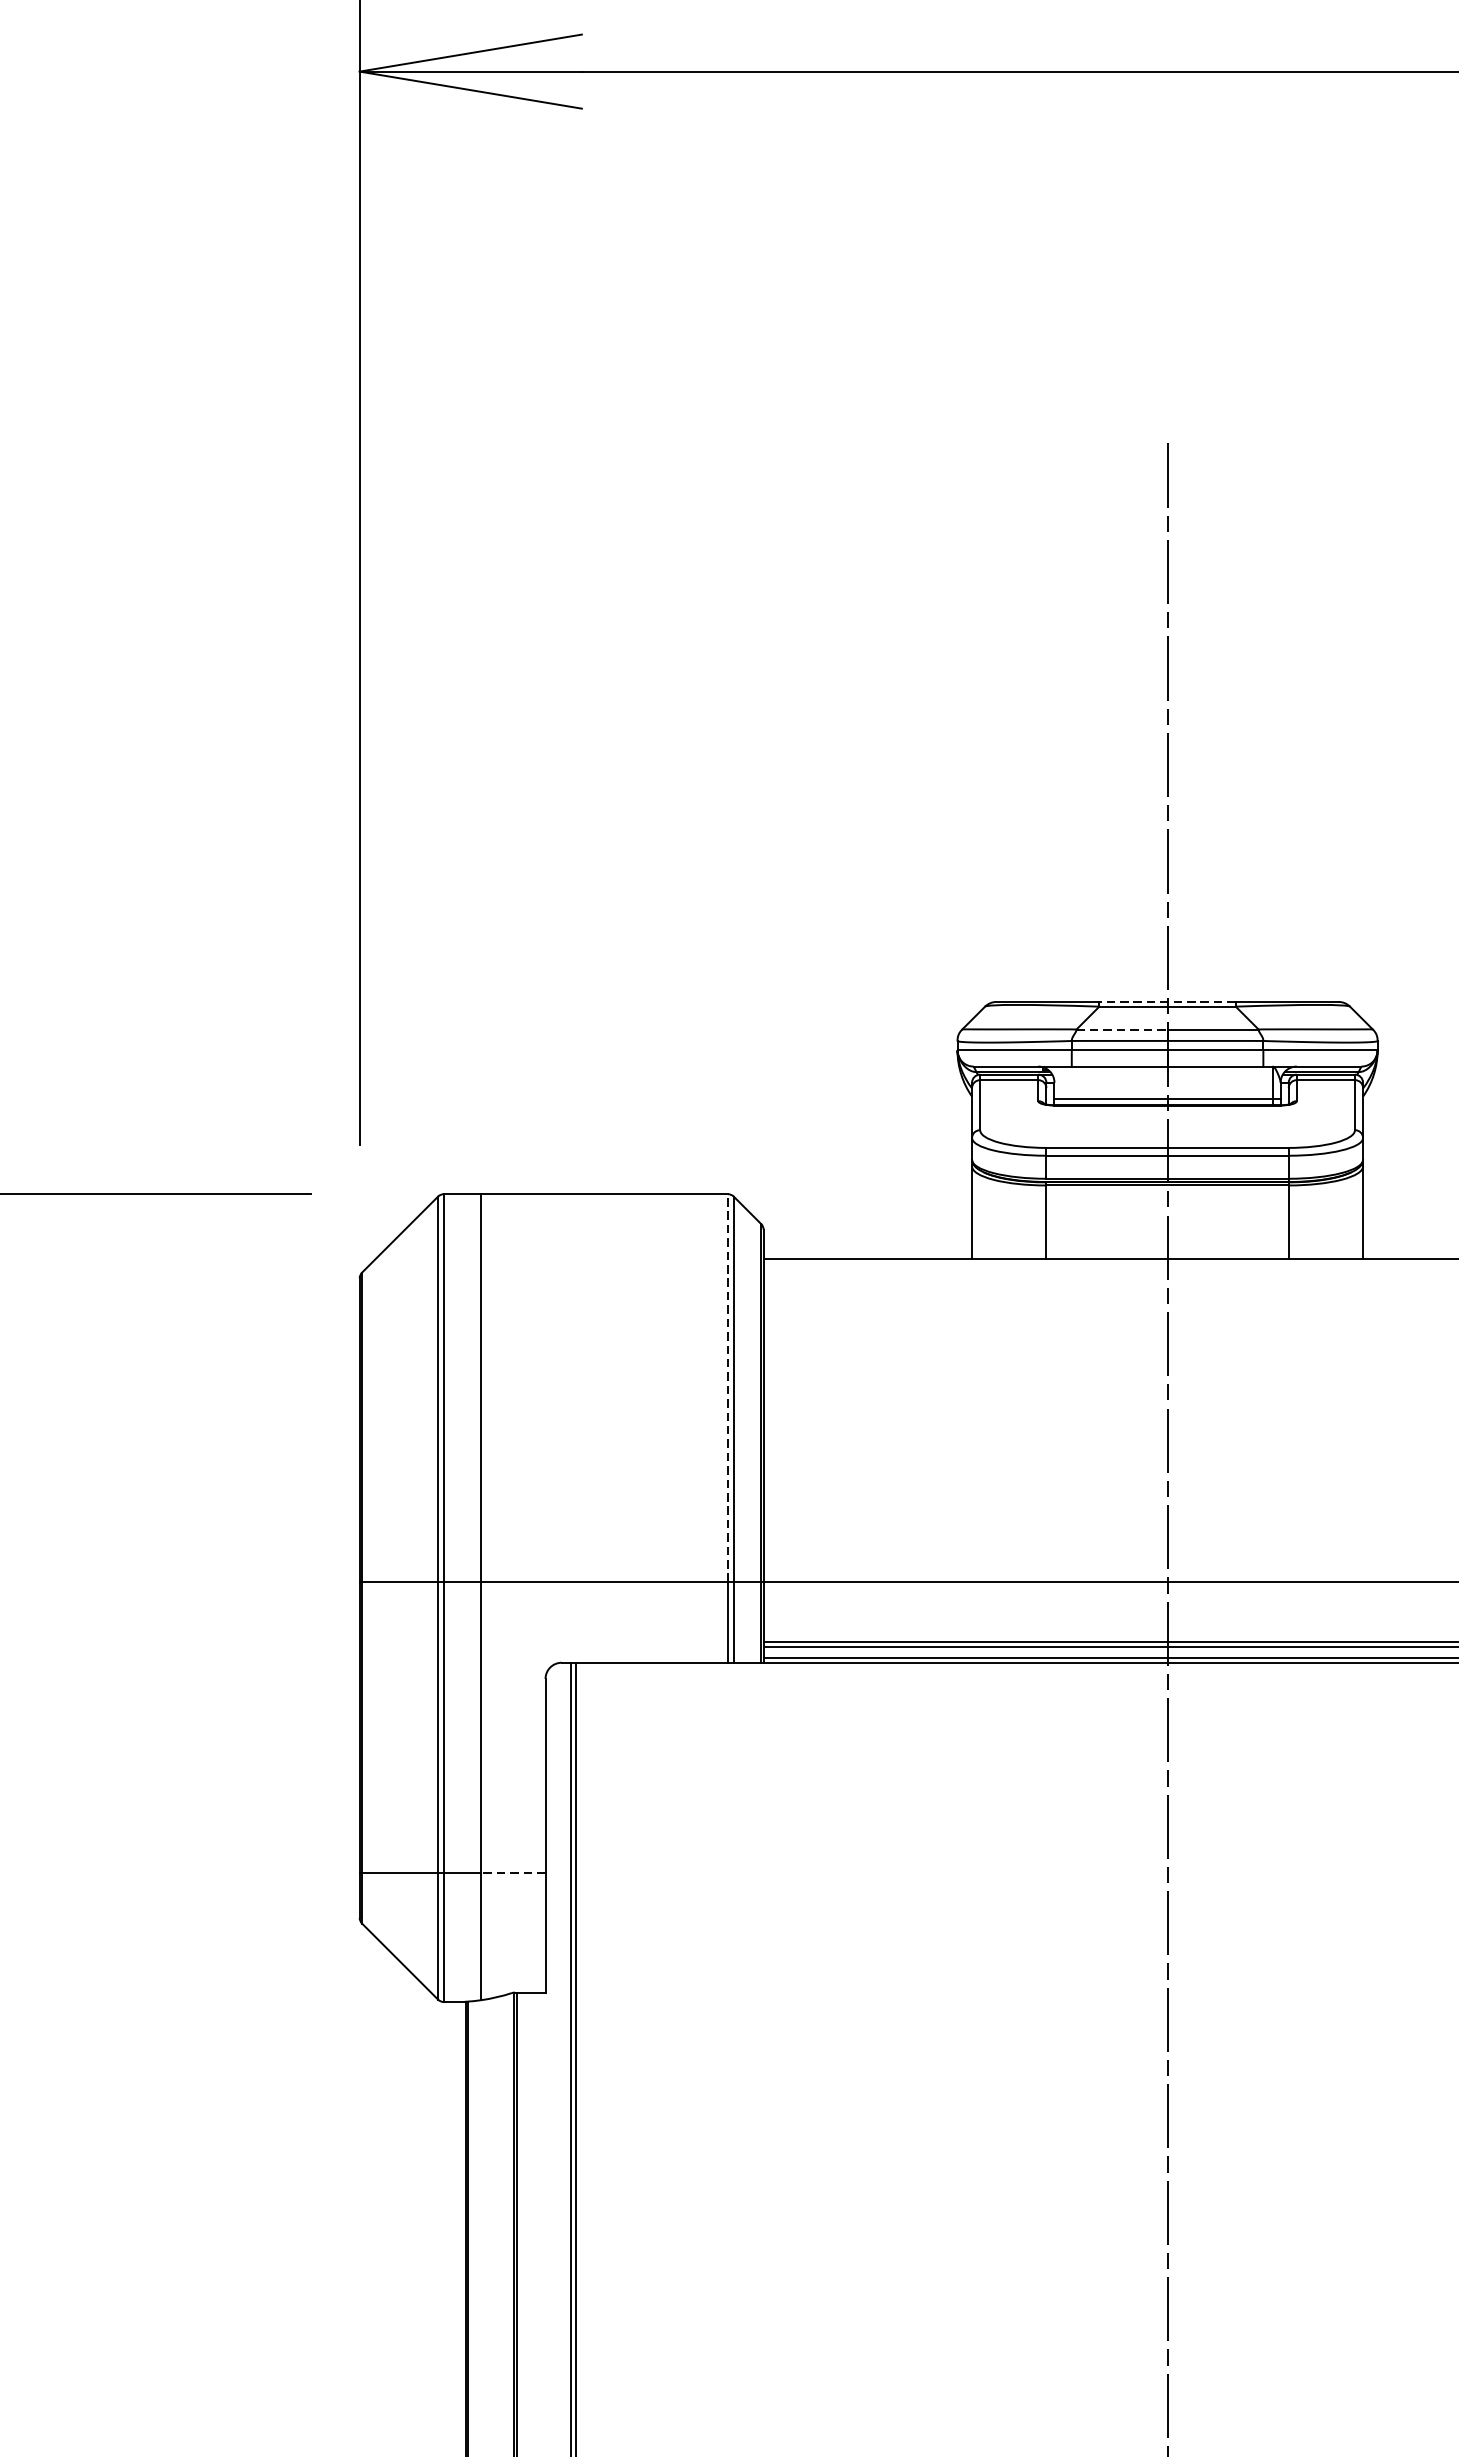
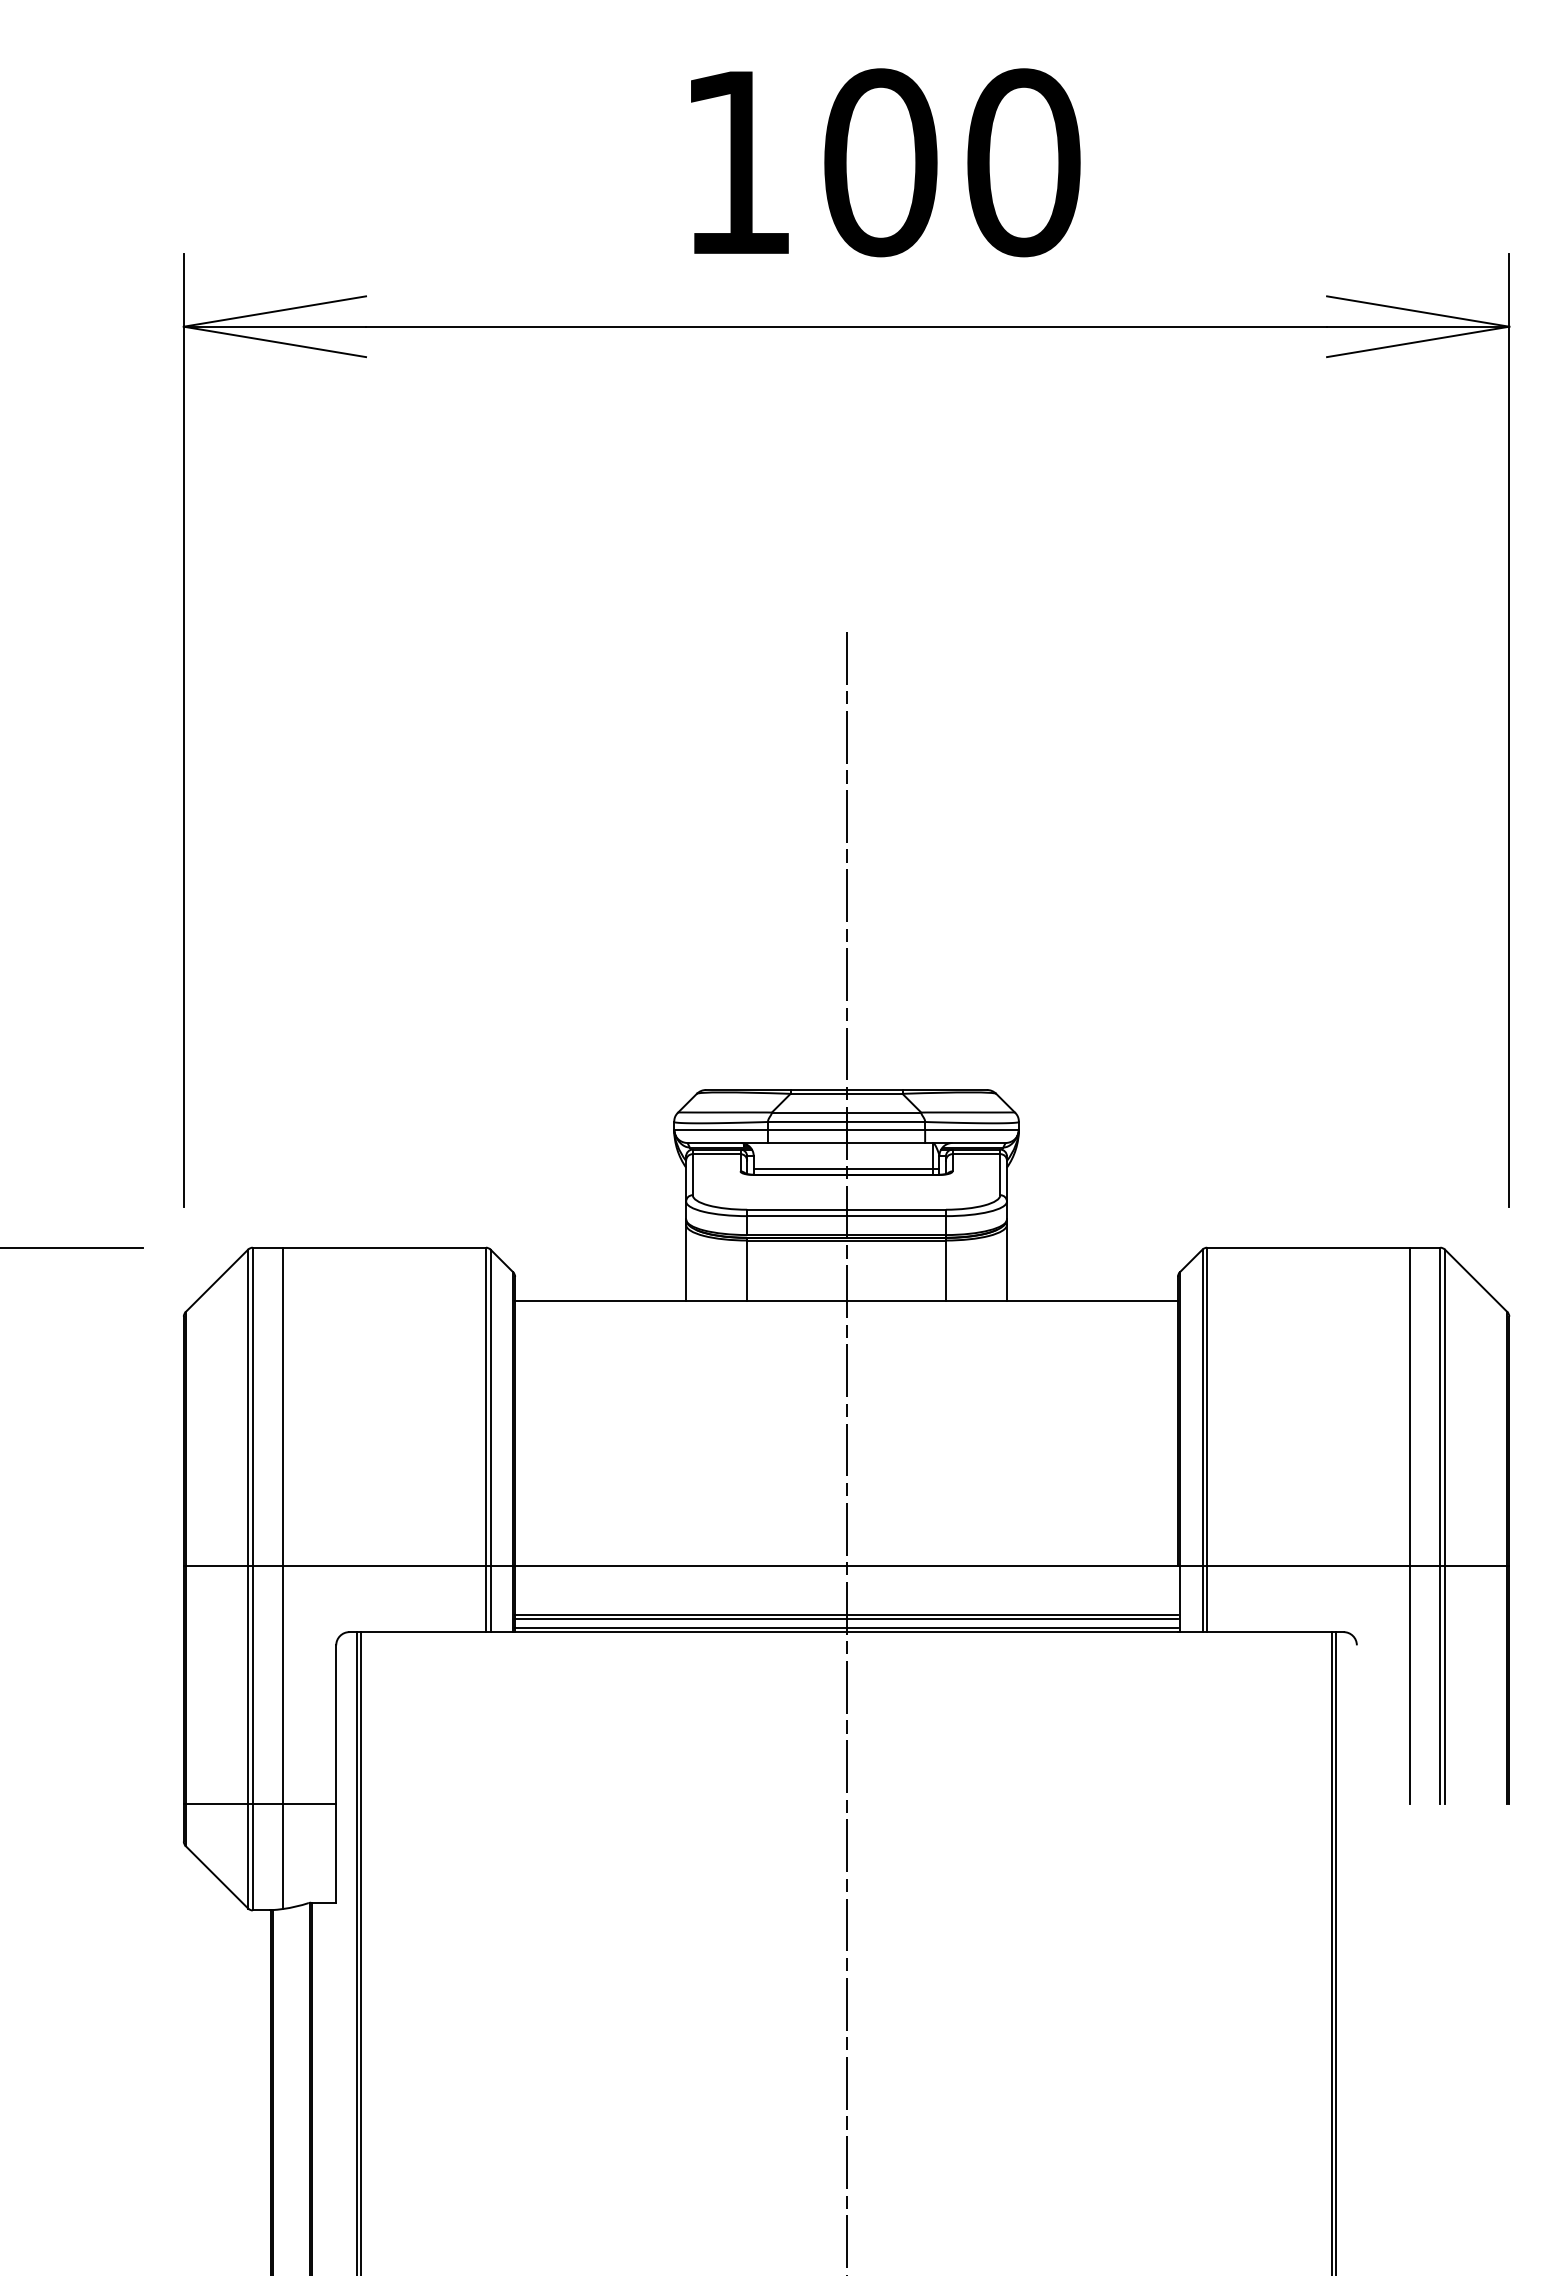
line: (1167, 1001) -> (846, 1089), dashed -> solid
line: (1122, 1029) -> (809, 1112), dashed -> solid
line: (727, 1387) -> (485, 1406), dashed -> solid
line: (512, 1872) -> (309, 1804), dashed -> solid

